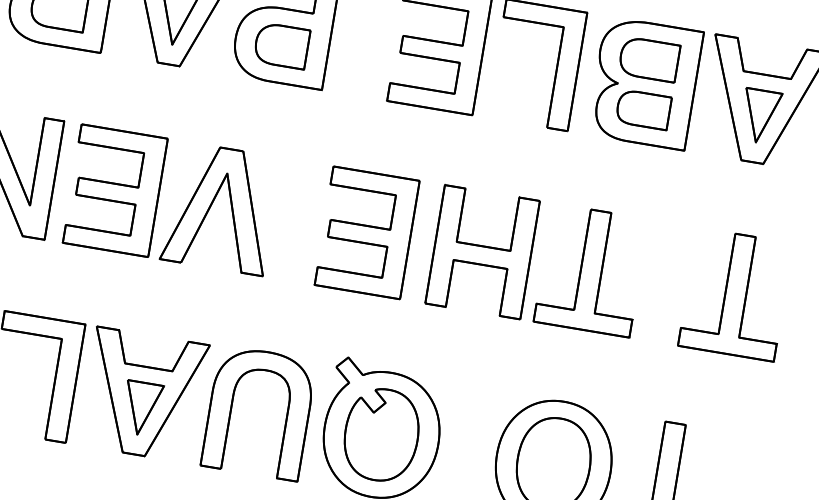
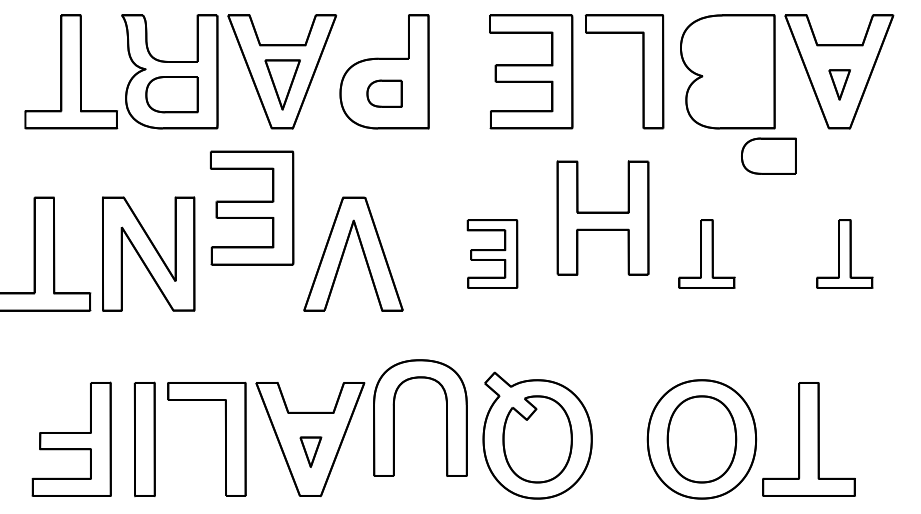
part: (281, 45) -> (384, 93), size x0.7
part: (649, 58) -> (768, 155), moved
part: (643, 109) -> (730, 96), removed
part: (760, 116) -> (839, 84), size x0.6
part: (115, 190) -> (252, 207), moved
part: (366, 232) -> (492, 253), size x0.6
part: (482, 251) -> (602, 217), moved
part: (591, 269) -> (706, 253), size x0.6
part: (735, 293) -> (844, 253), size x0.6
part: (141, 407) -> (310, 451), size x0.6
part: (231, 407) -> (394, 417), moved

